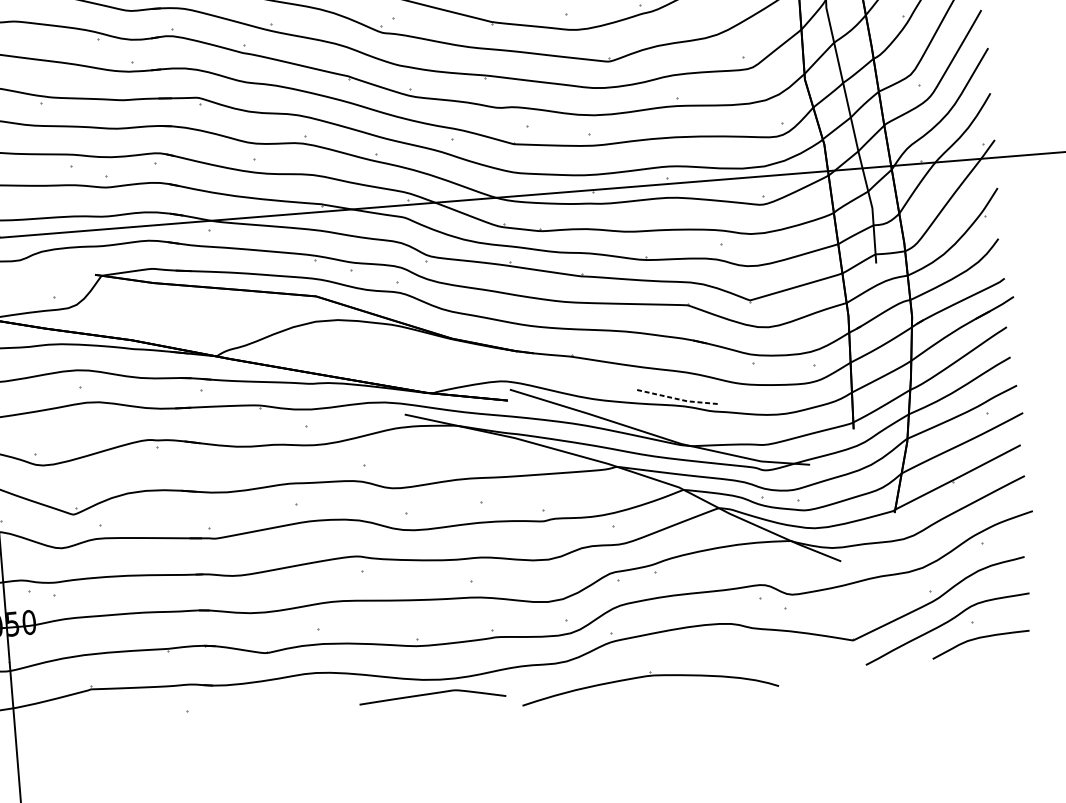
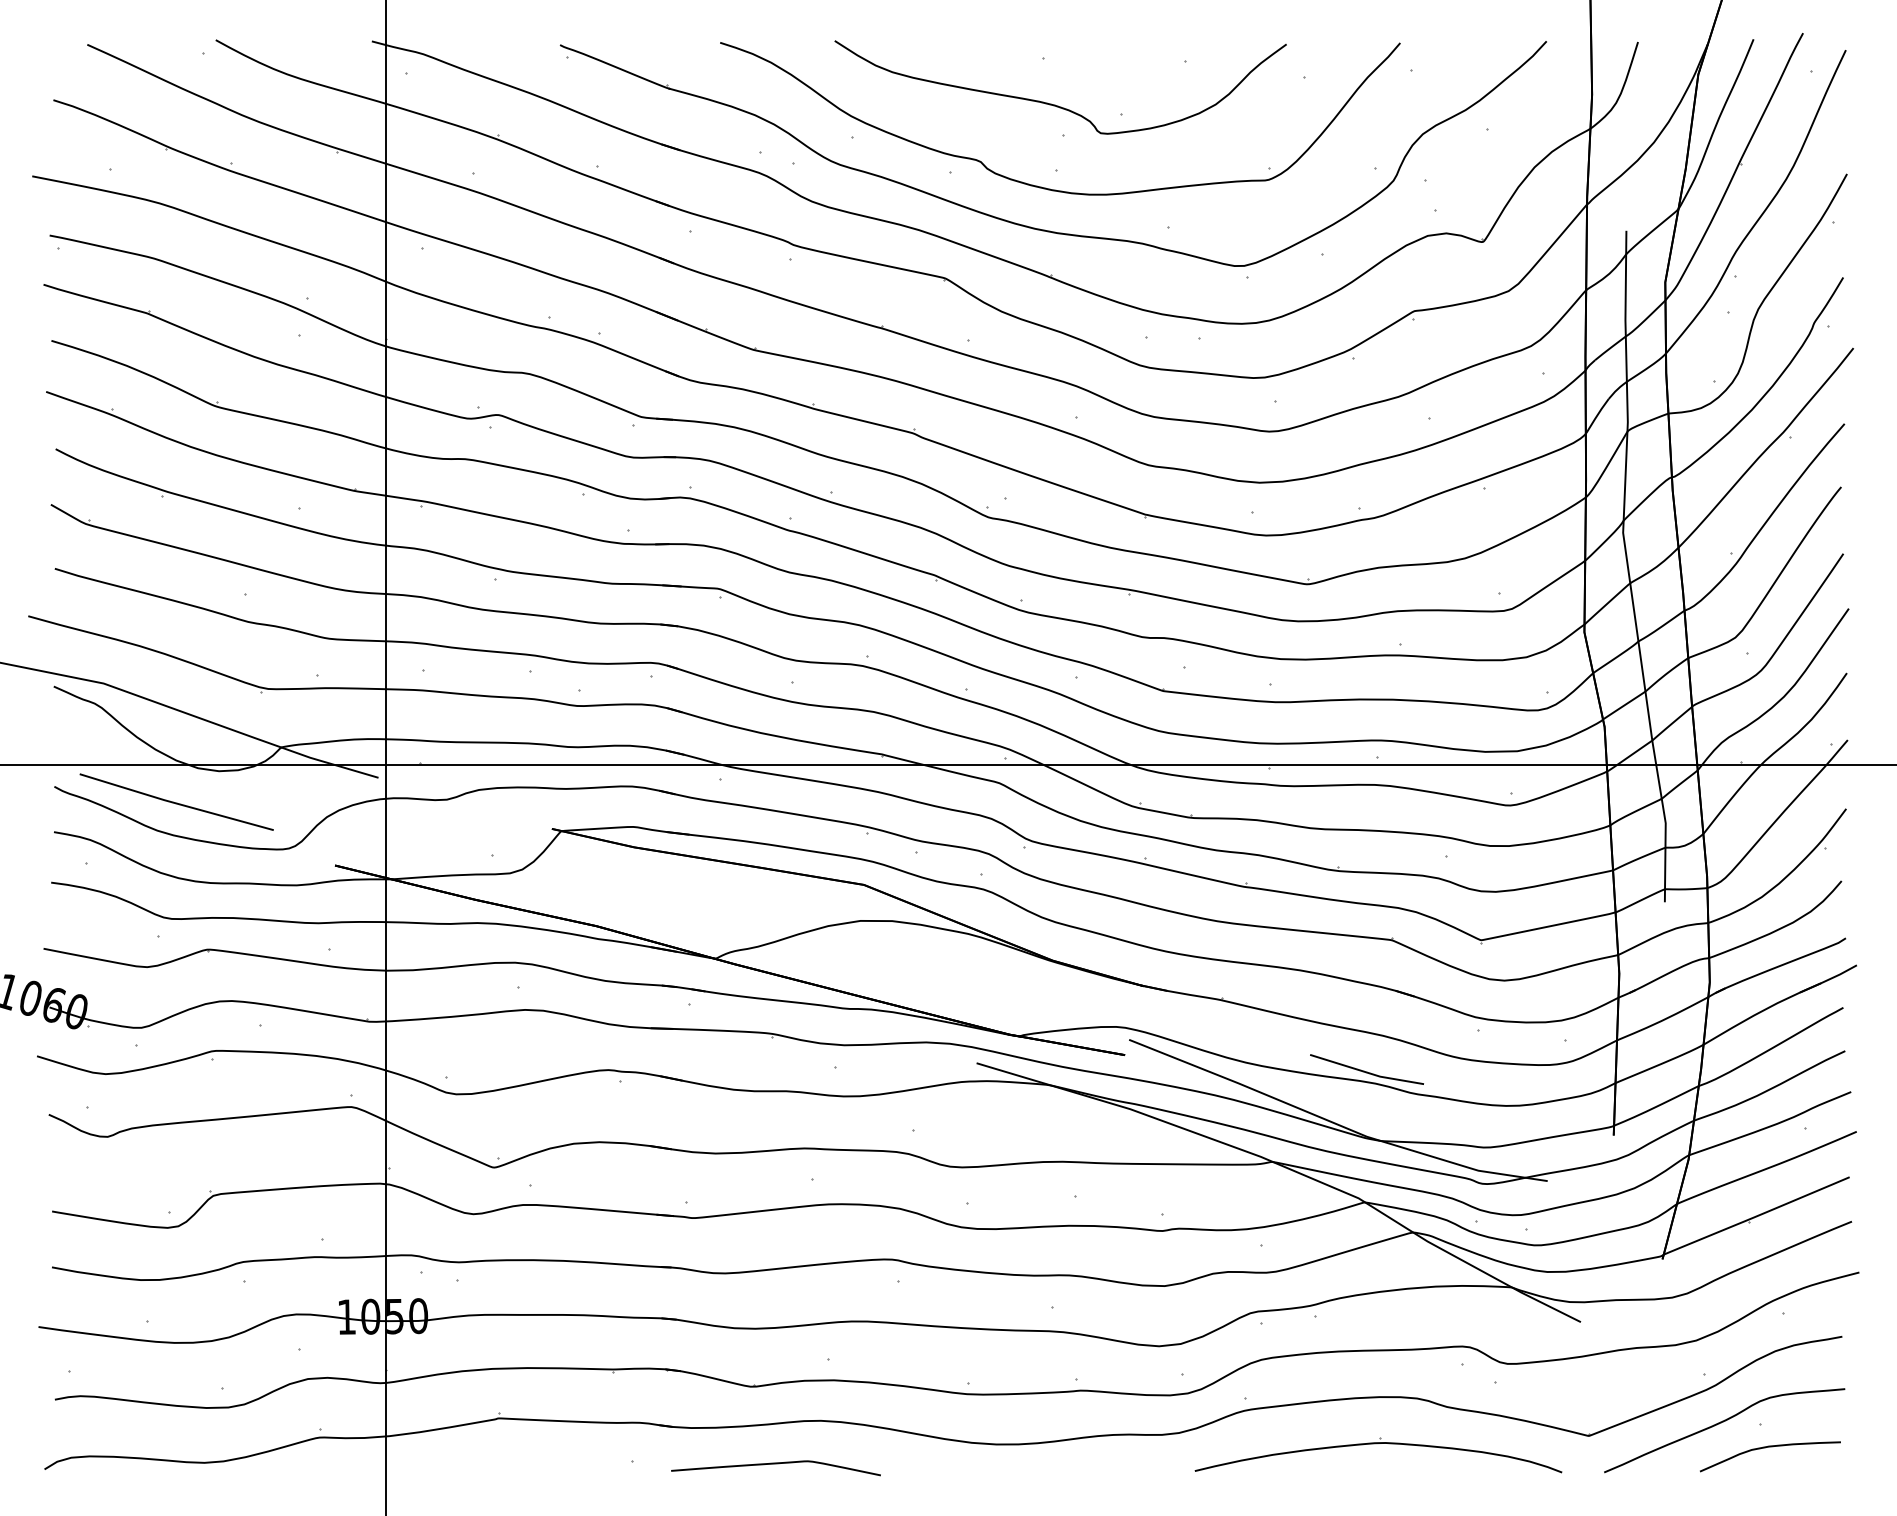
line: (677, 399) -> (1366, 1072), dashed -> solid
part: (648, 676) -> (1377, 1444), moved
curve: (432, 694) -> (775, 1464), moved

